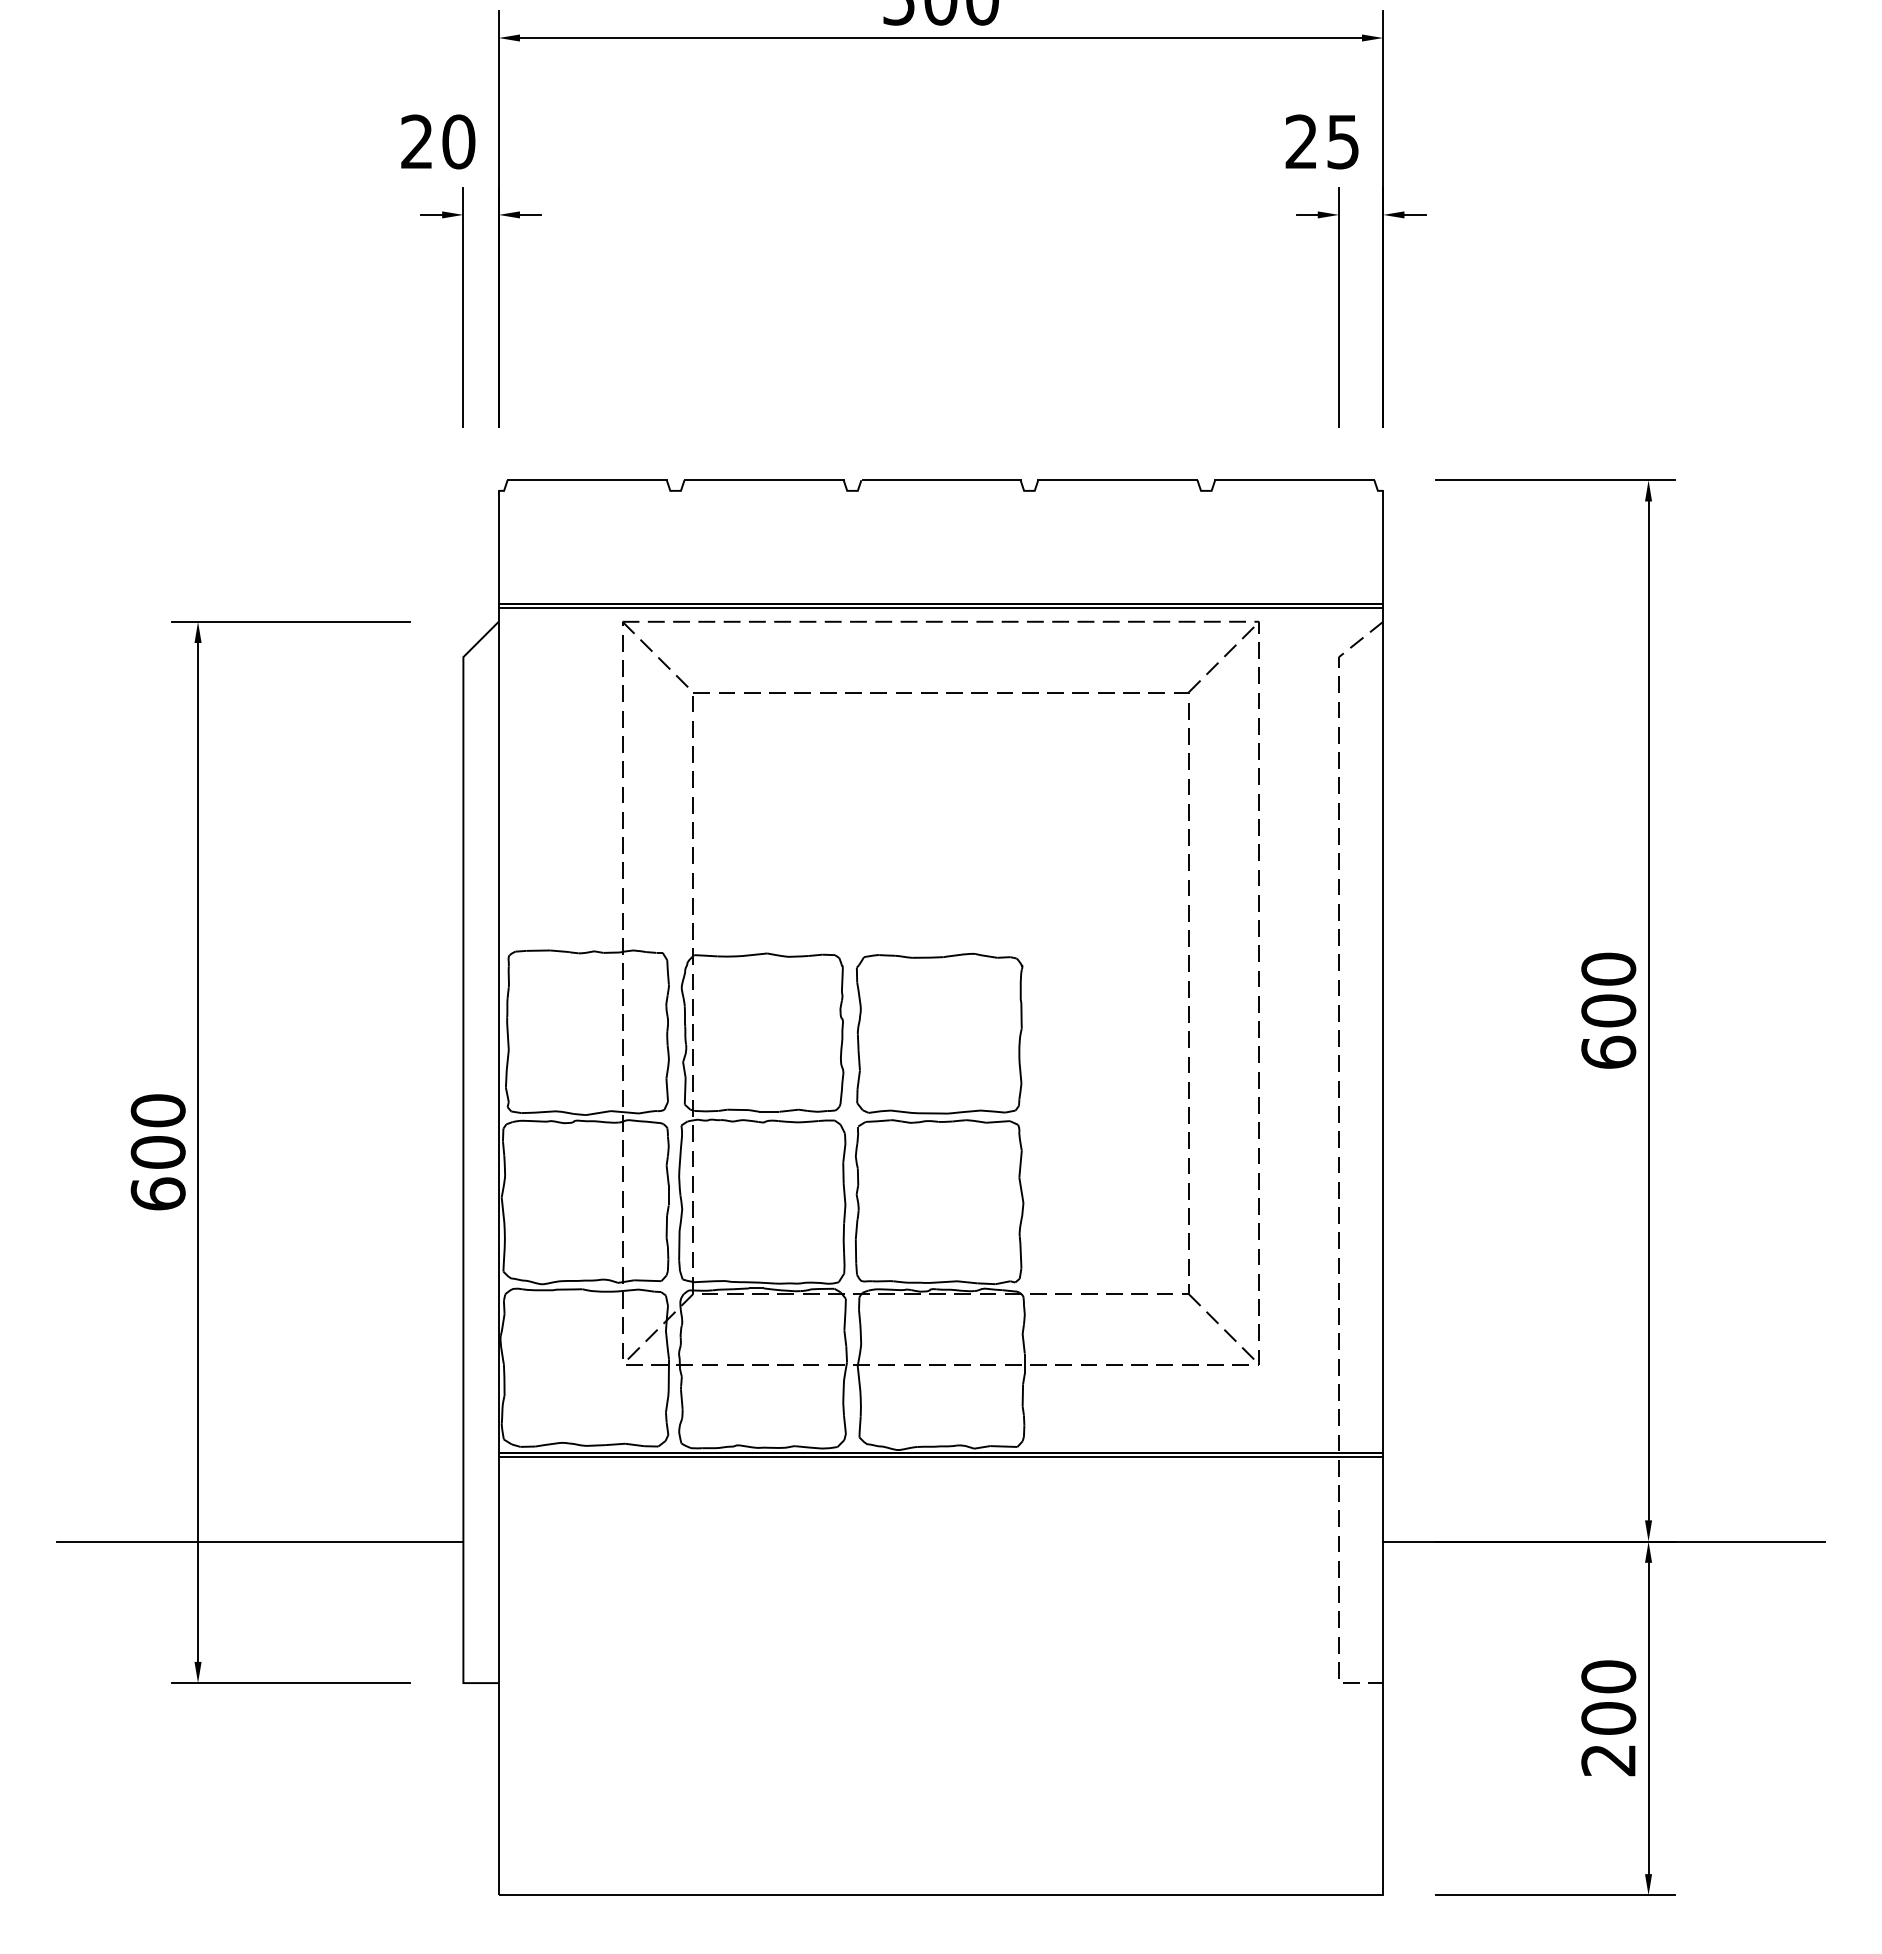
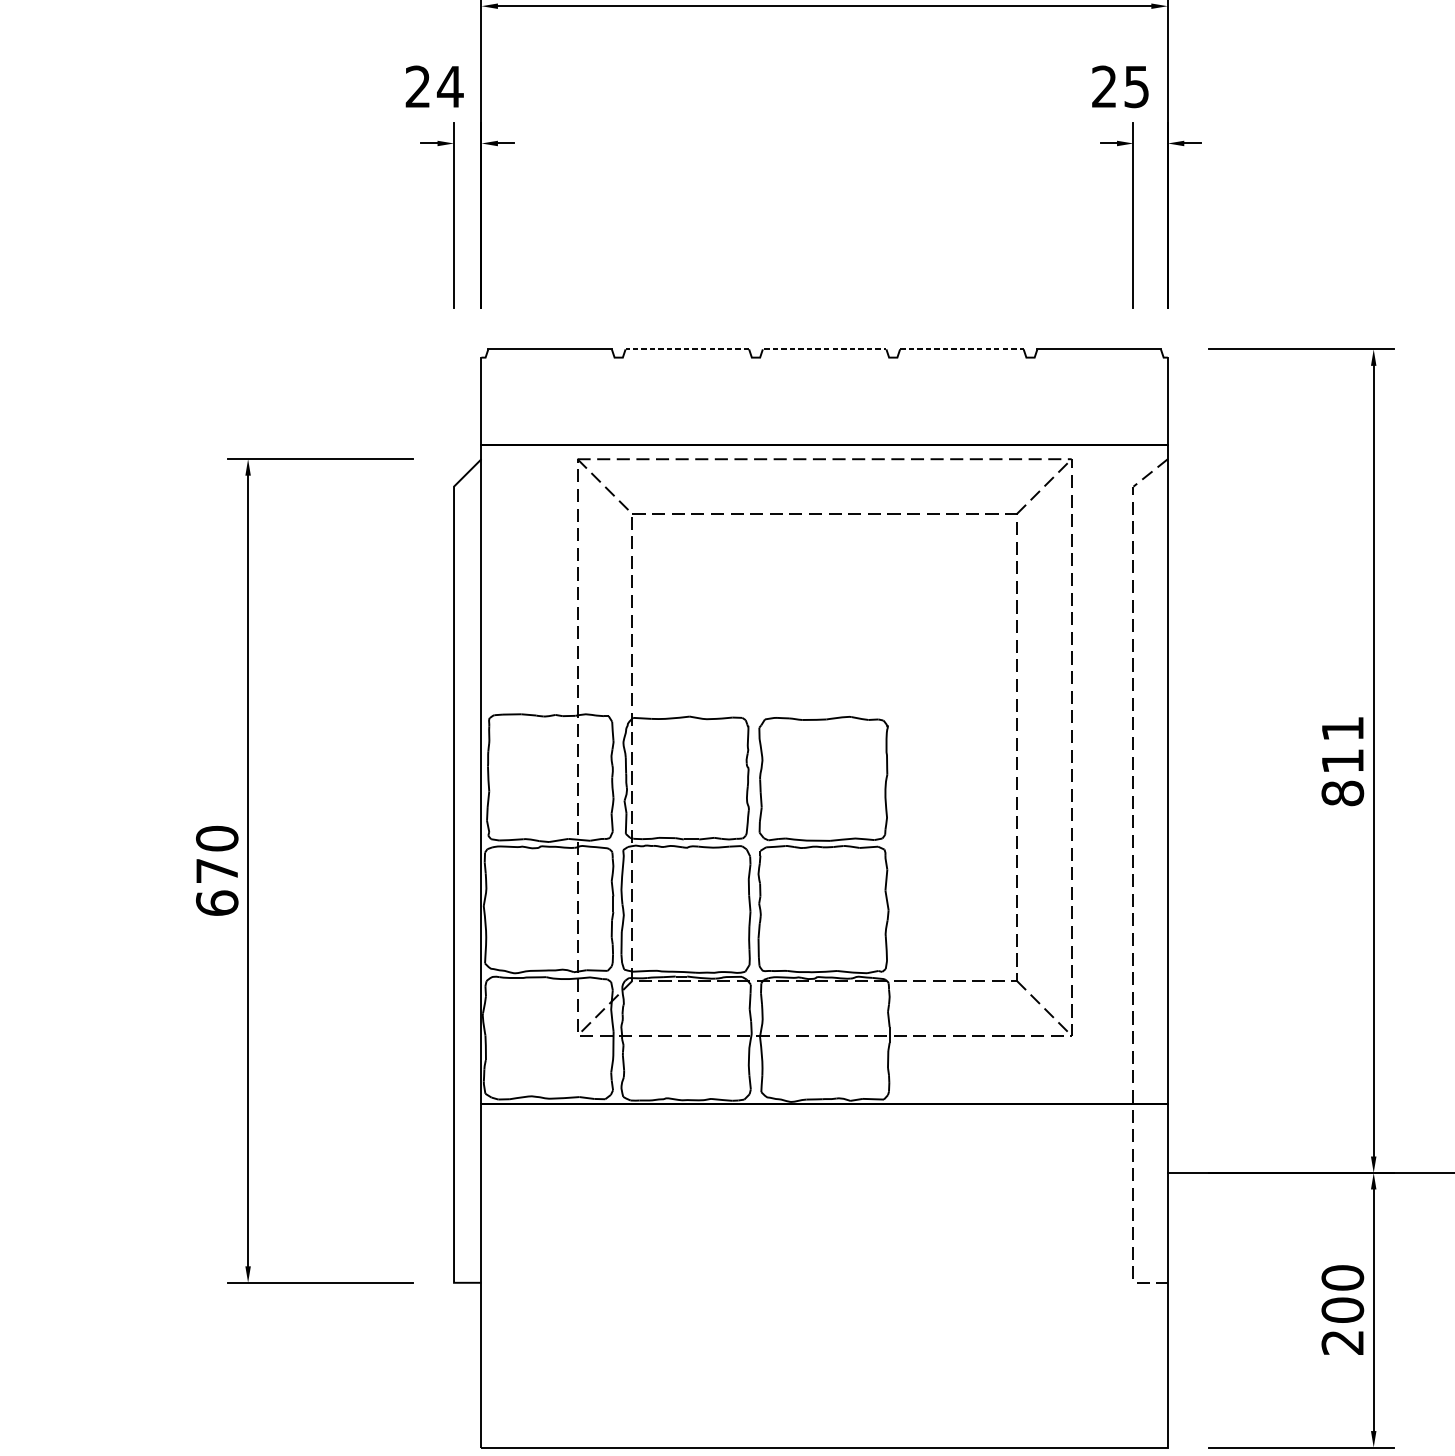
text: (458, 141) -> (450, 86), 20 -> 24
line: (764, 480) -> (687, 349), solid -> dashed
line: (941, 480) -> (825, 349), solid -> dashed
line: (1117, 480) -> (961, 349), solid -> dashed
line: (940, 607) -> (824, 448), removed
text: (1608, 1010) -> (1342, 760), 600 -> 811
text: (157, 1152) -> (216, 871), 600 -> 670
line: (940, 1456) -> (824, 1106), removed
line: (259, 1541) -> (295, 1172), removed

